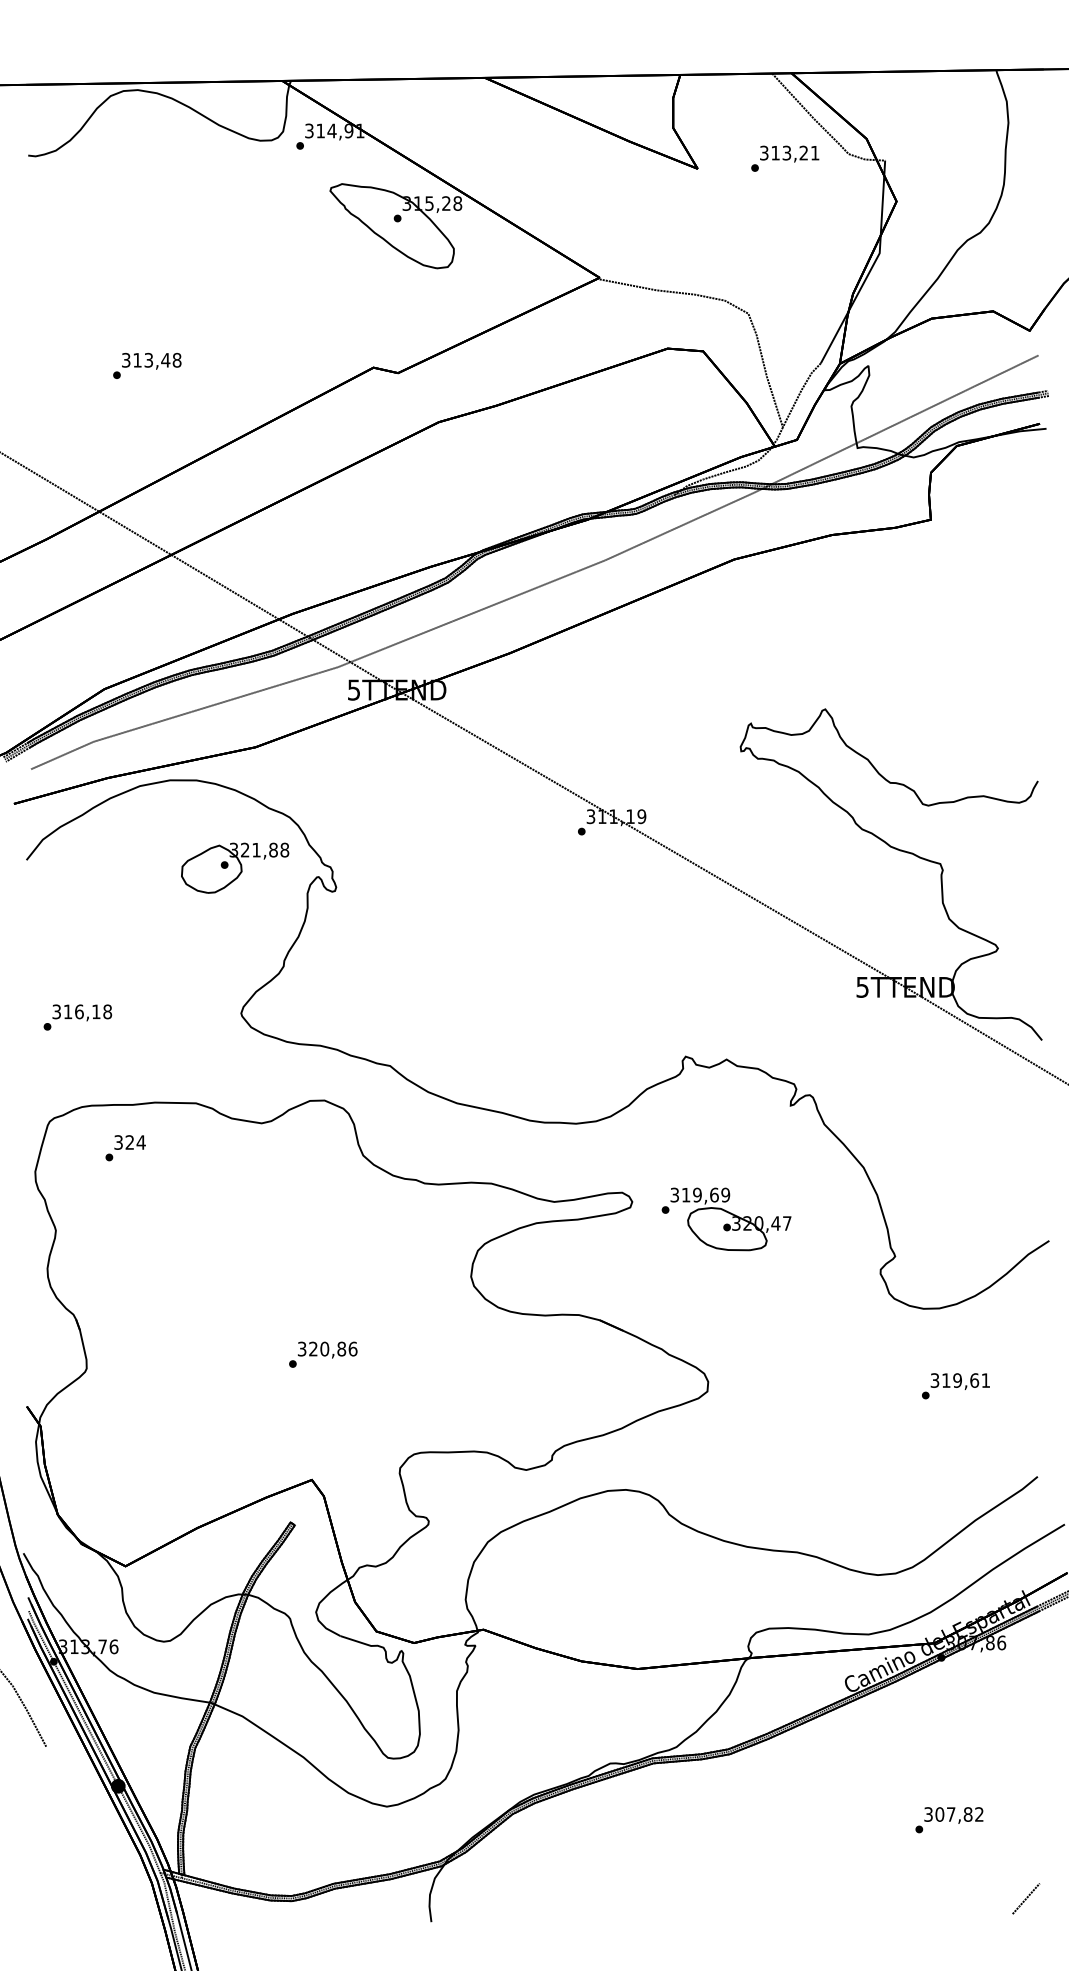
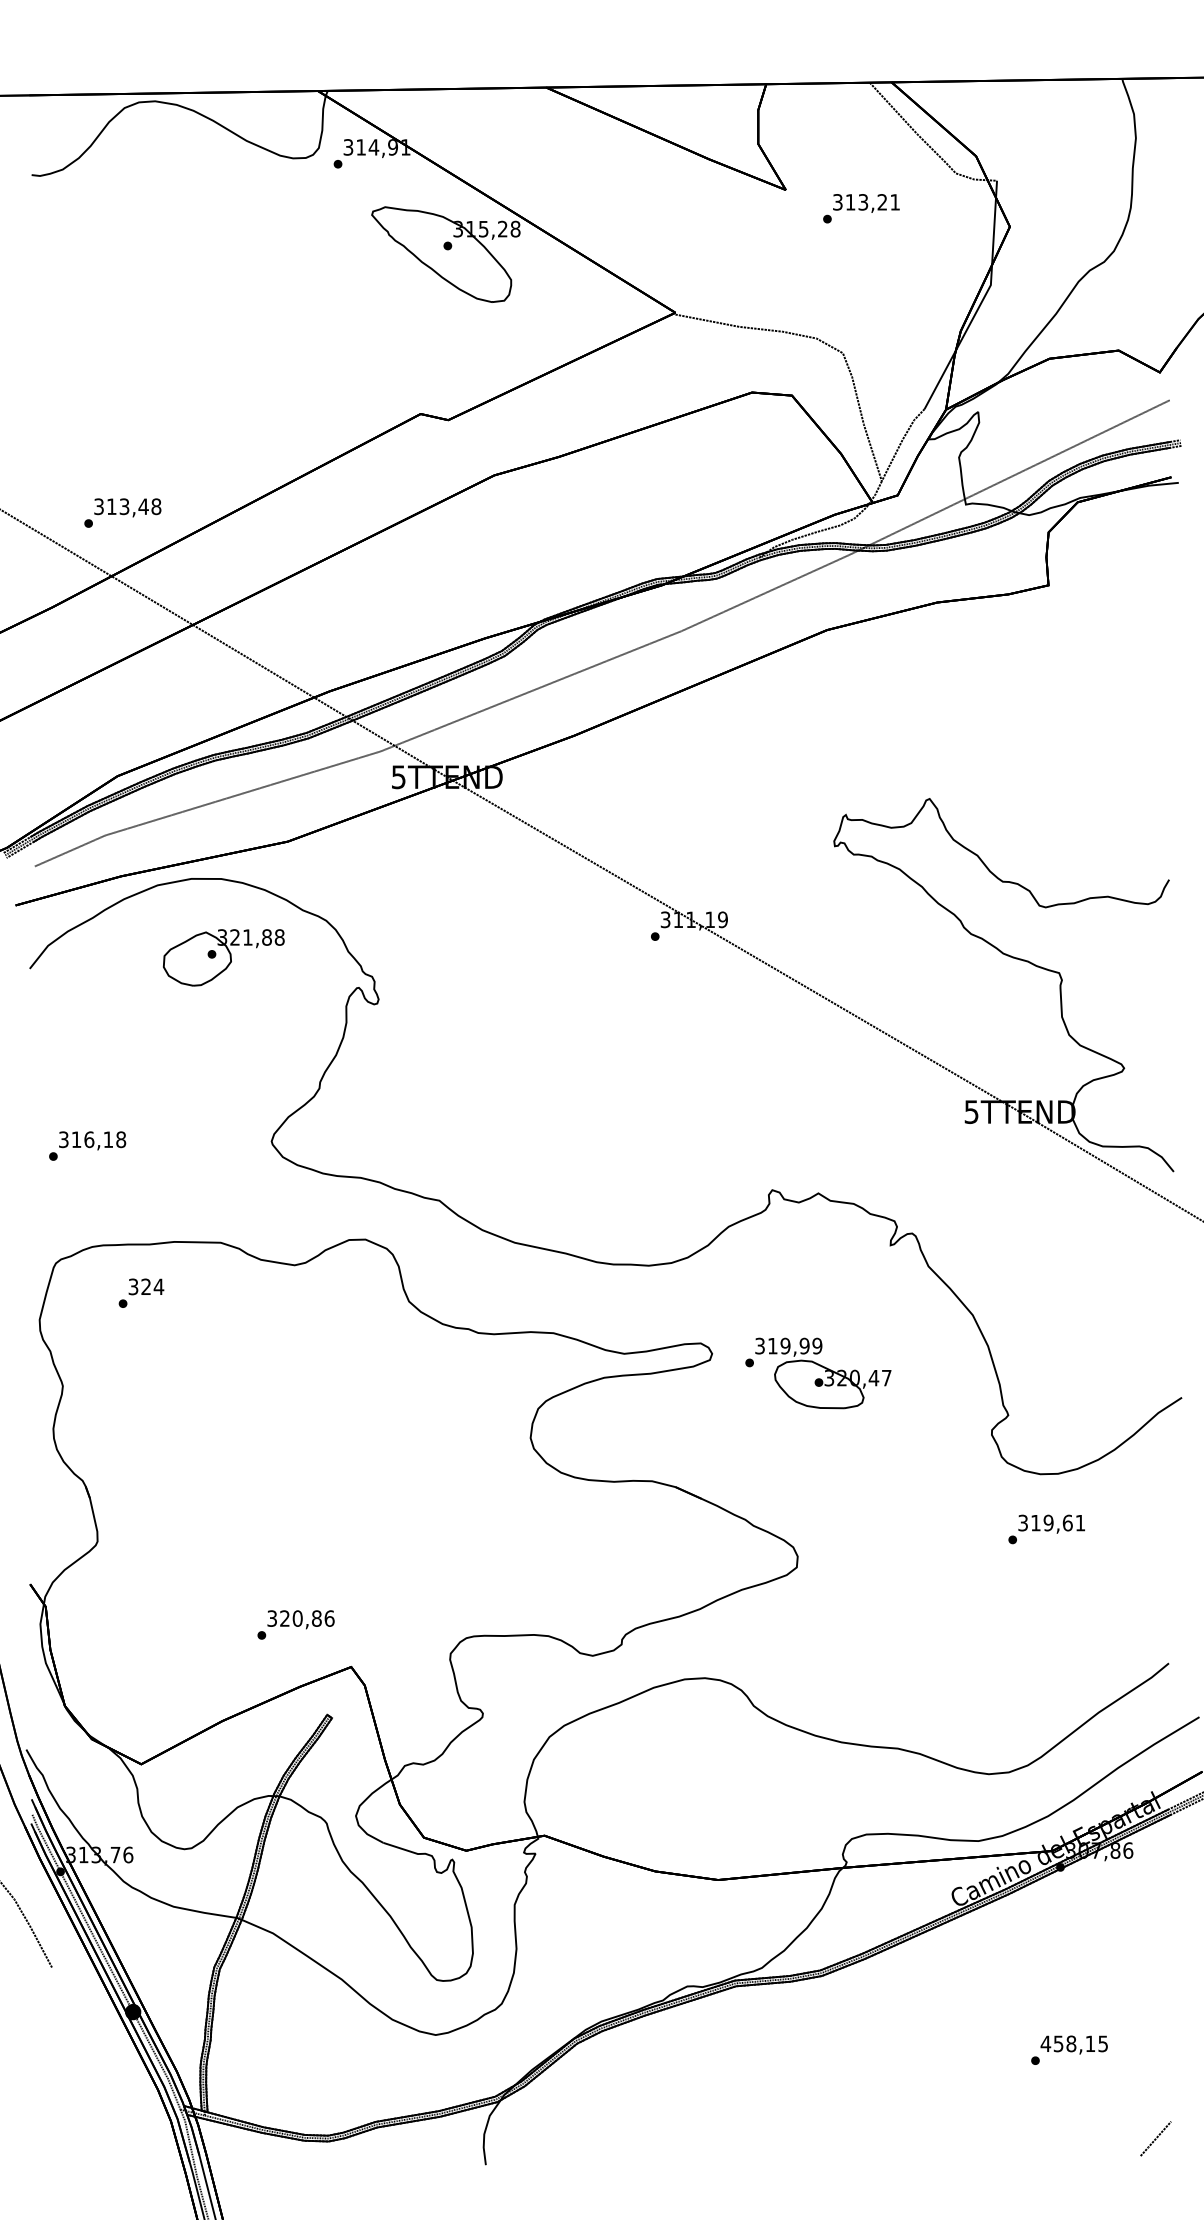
text: (785, 158) -> (861, 208), moved
text: (147, 365) -> (122, 512), moved
part: (234, 867) -> (223, 957), moved
text: (714, 1194) -> (804, 1345), 319,69 -> 319,99
text: (322, 1354) -> (295, 1624), moved
text: (955, 1386) -> (1046, 1529), moved
text: (953, 1814) -> (1073, 2043), 307,82 -> 458,15

